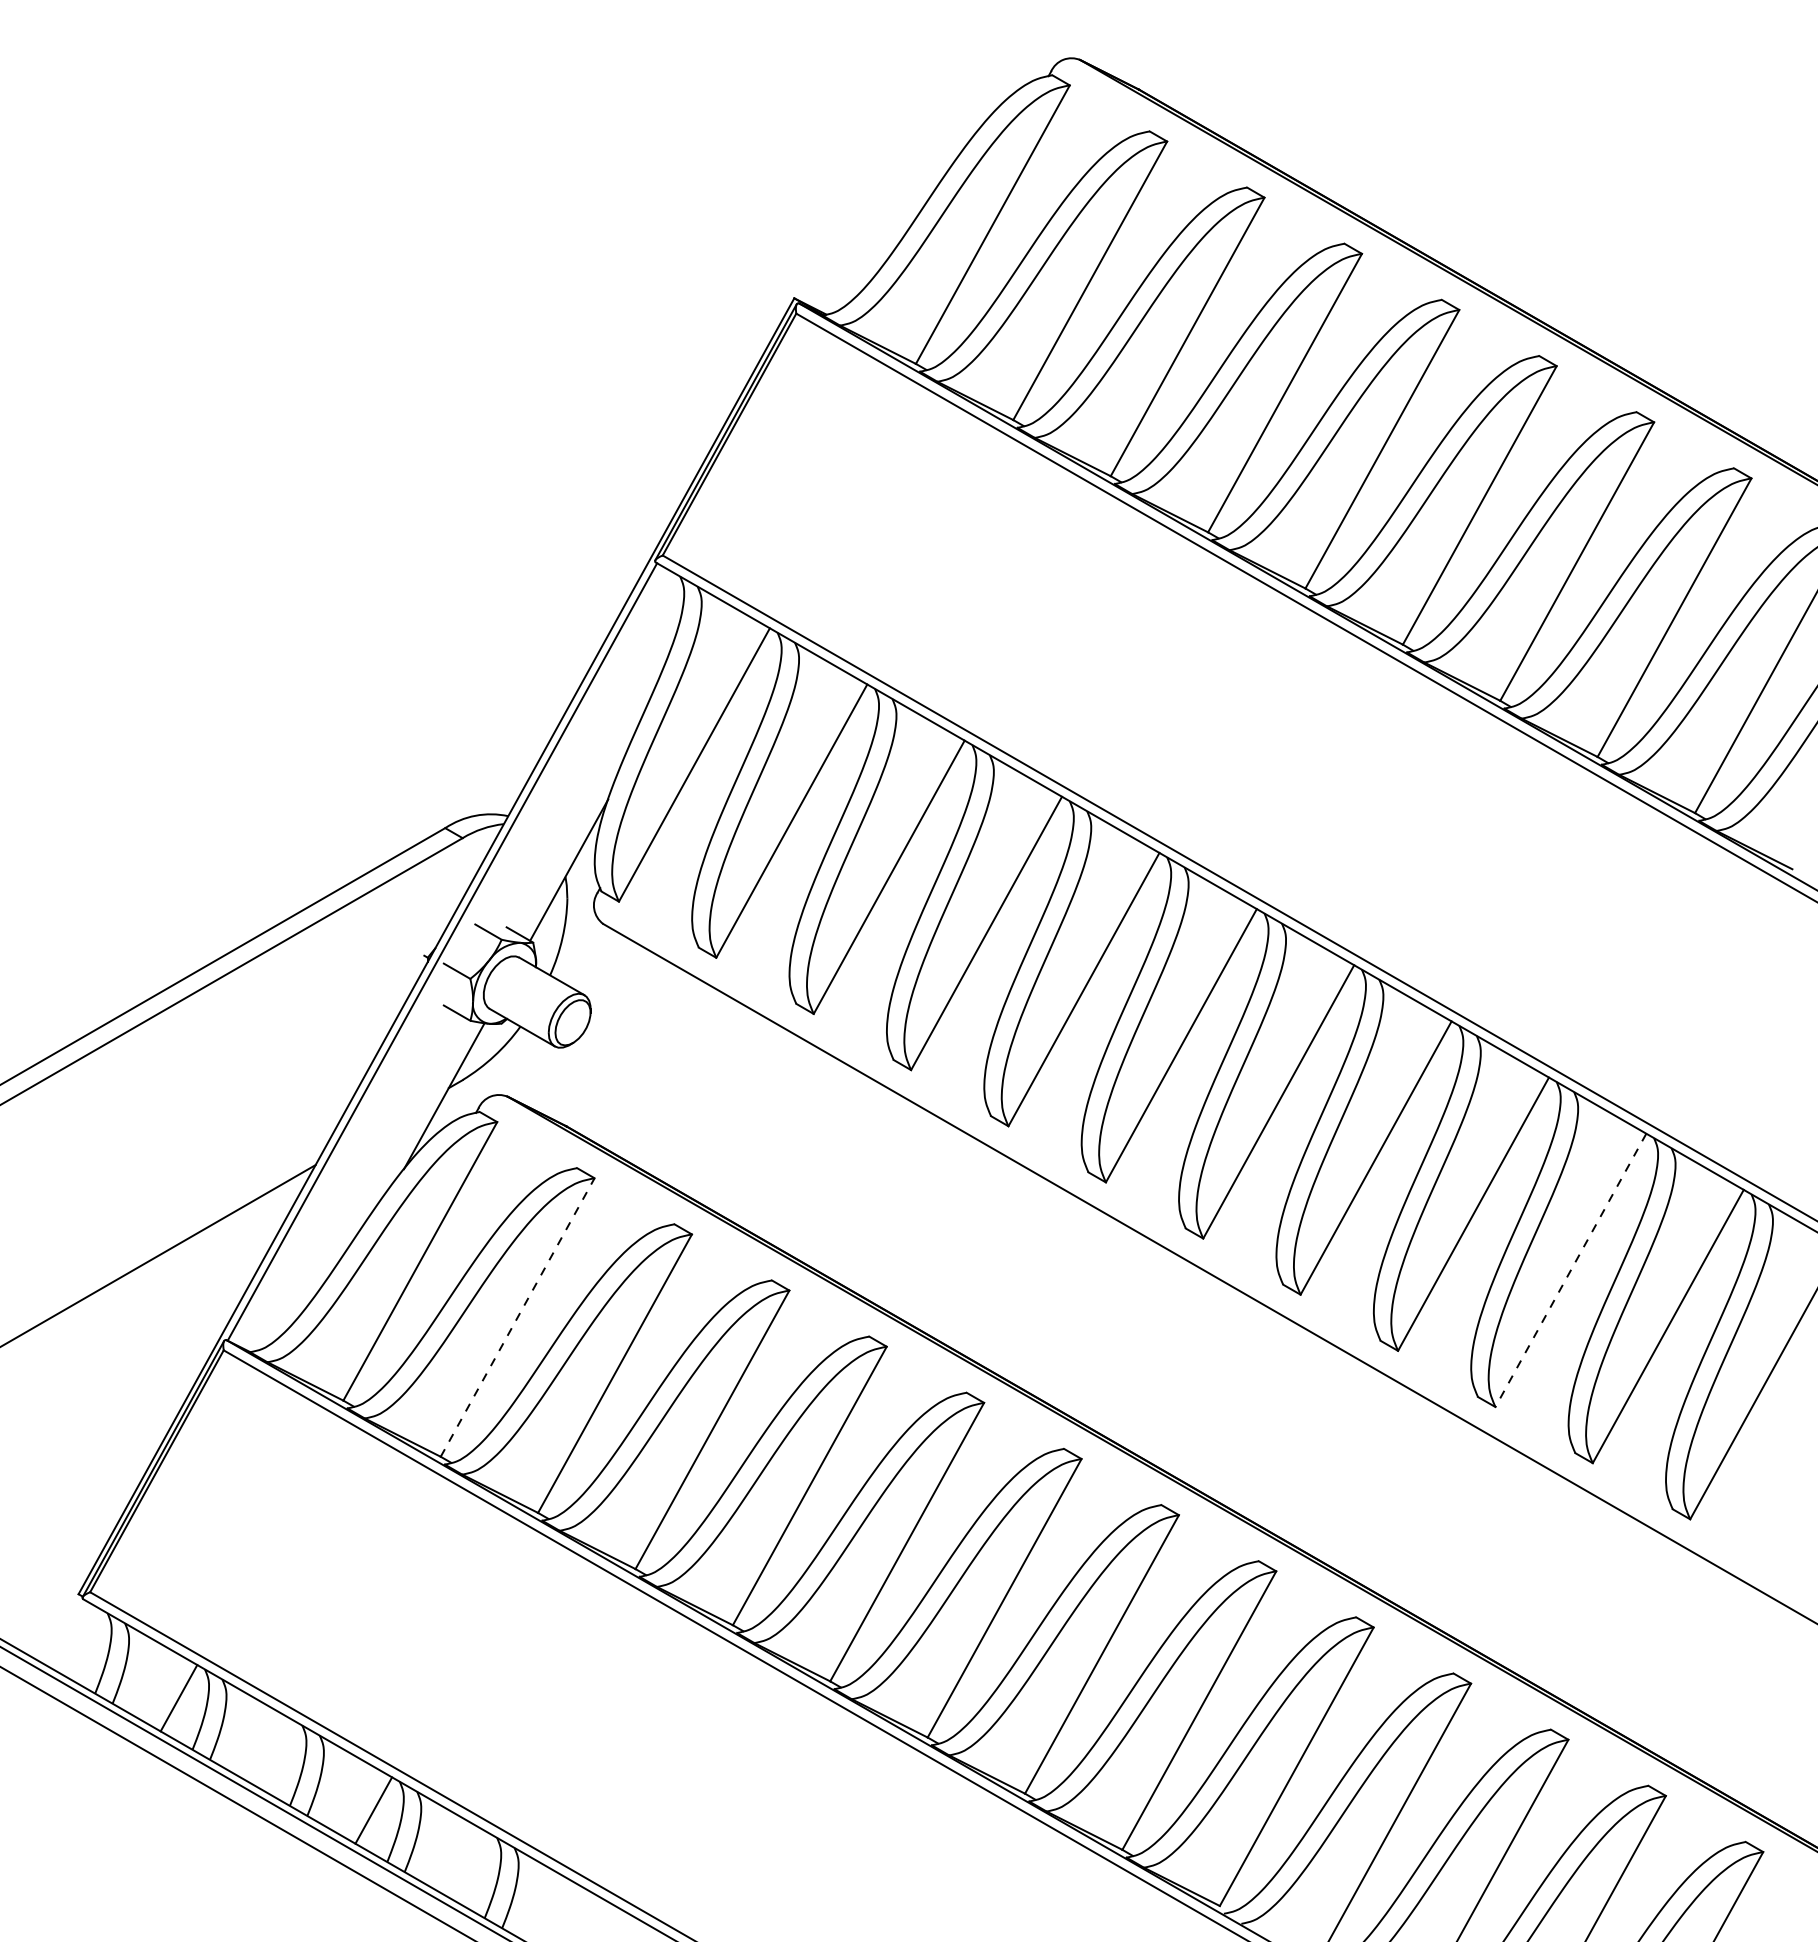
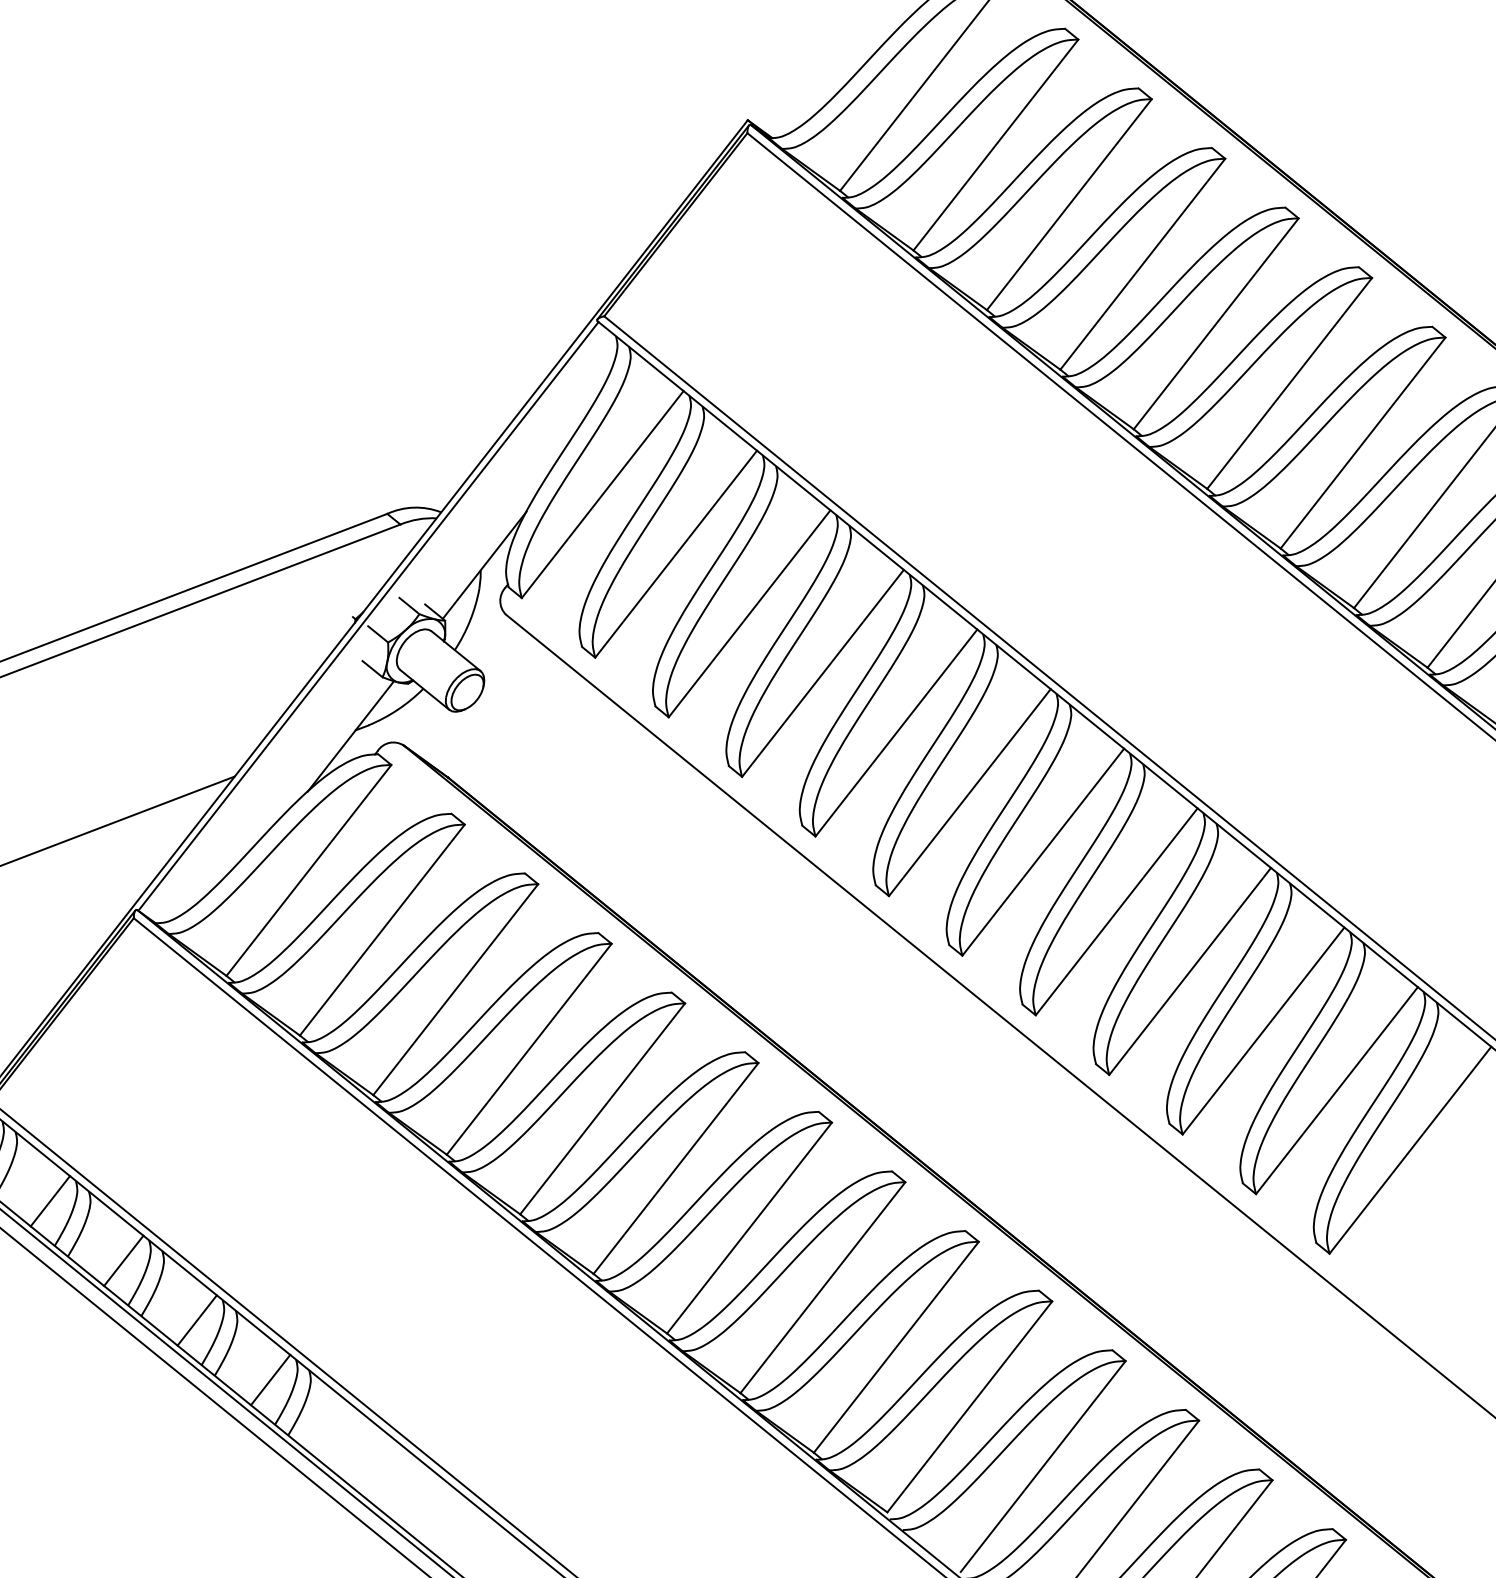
line: (1570, 1270) -> (1263, 1031), dashed -> solid
line: (517, 1317) -> (382, 930), dashed -> solid
line: (276, 1754) -> (123, 1260), added
line: (470, 1866) -> (270, 1379), added

